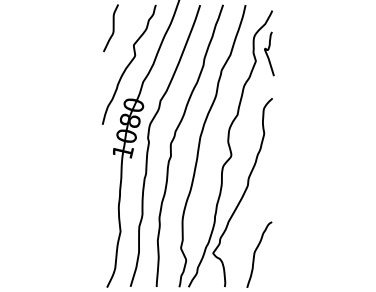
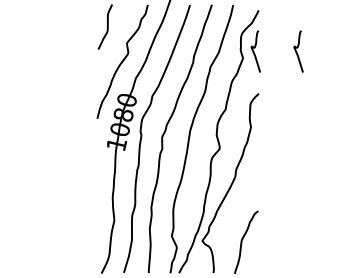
curve: (312, 53) -> (296, 51), added

